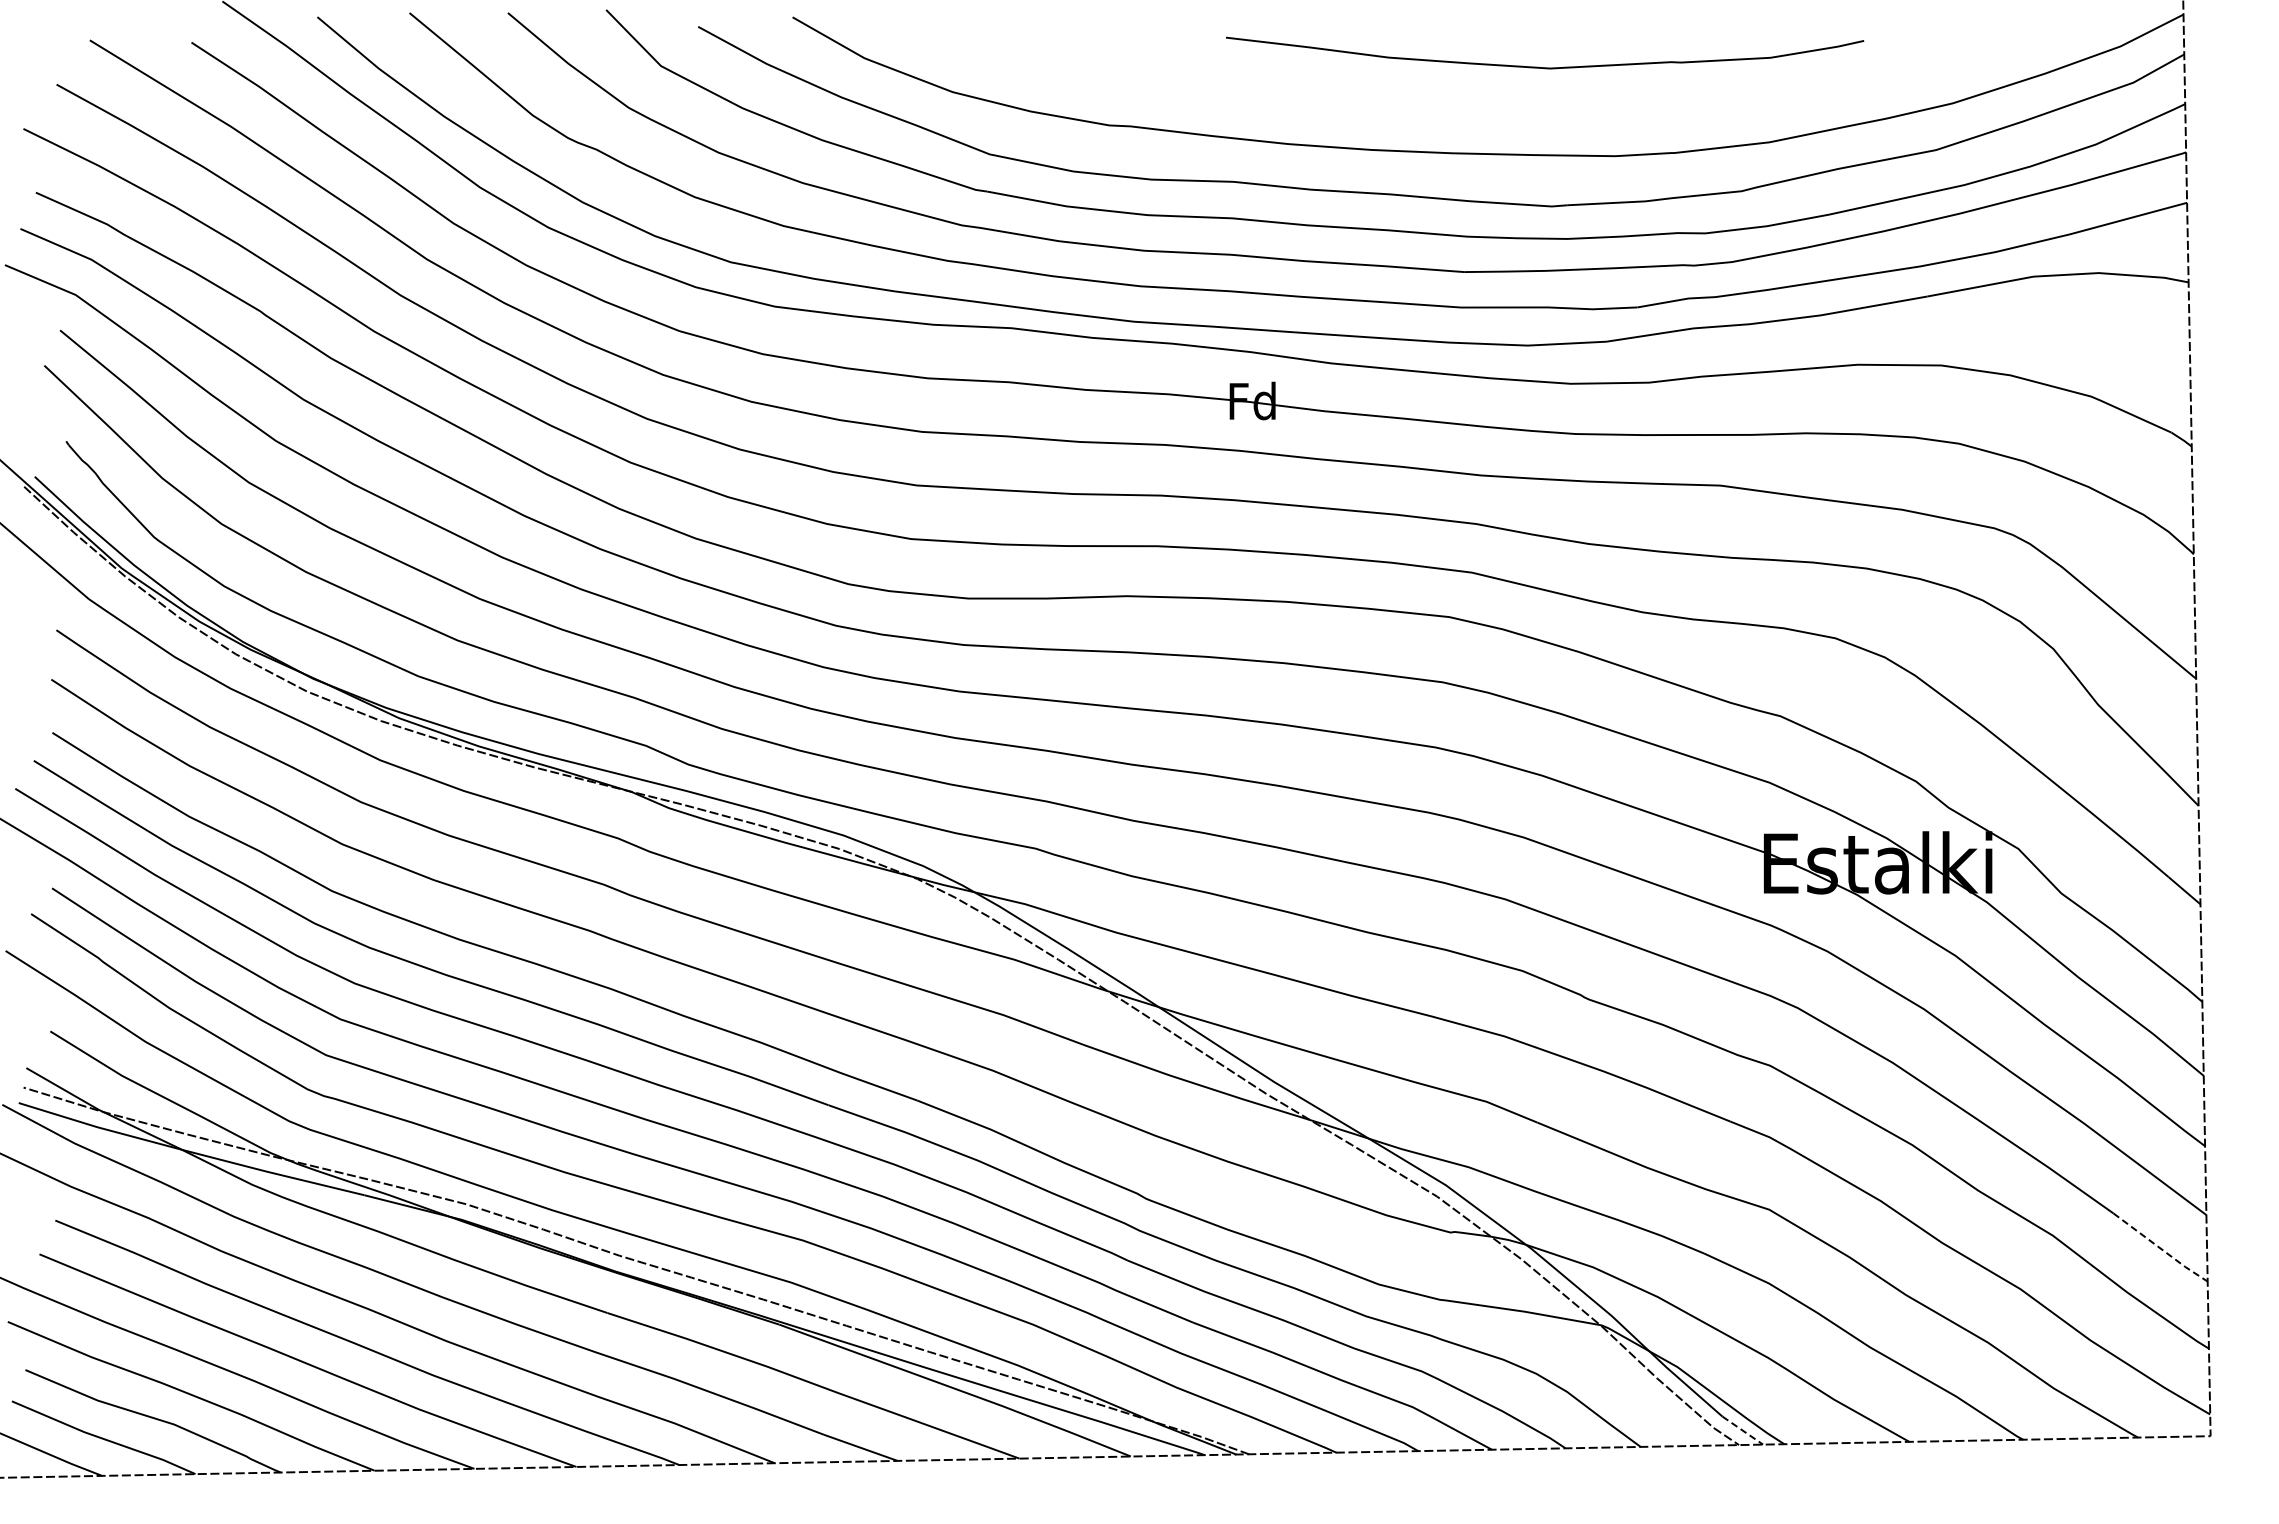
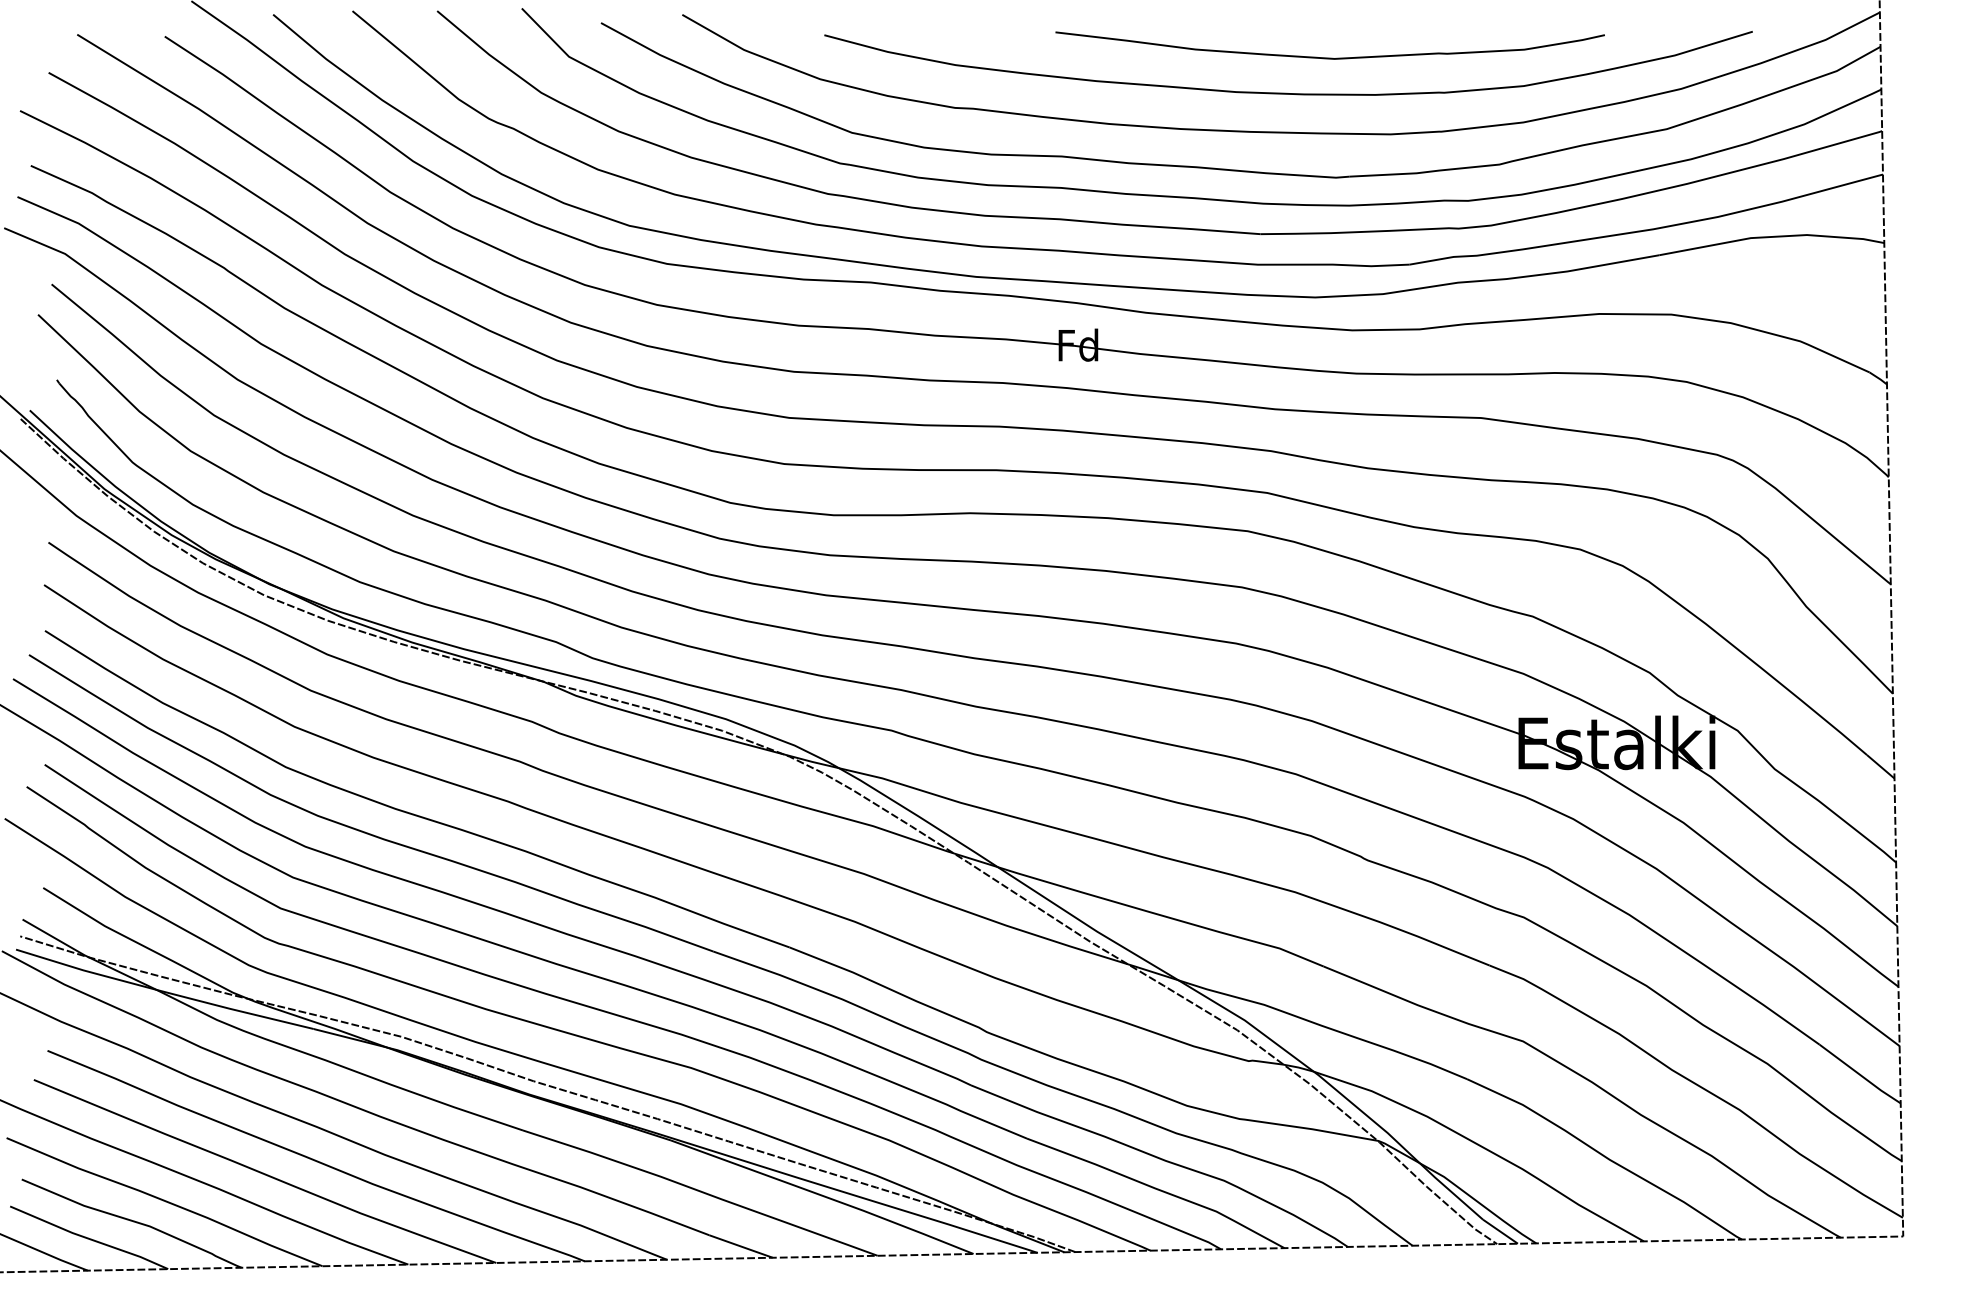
curve: (1496, 108) -> (1288, 93), added
line: (2161, 1249) -> (1860, 1075), dashed -> solid
line: (1742, 1430) -> (1500, 1231), dashed -> solid

